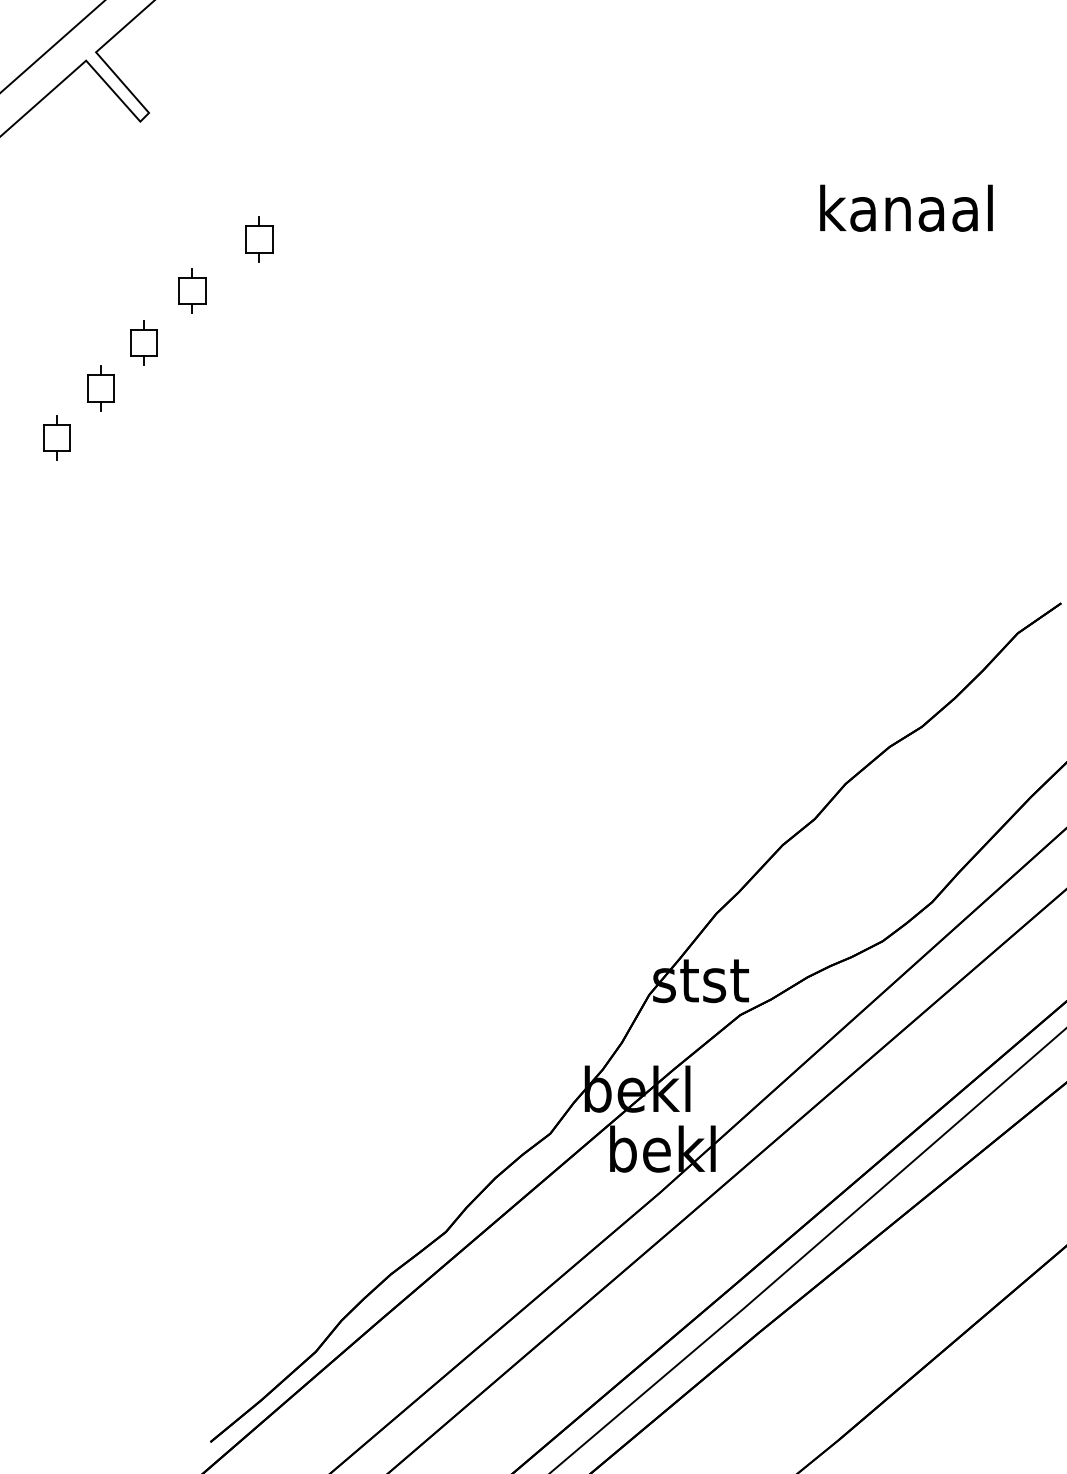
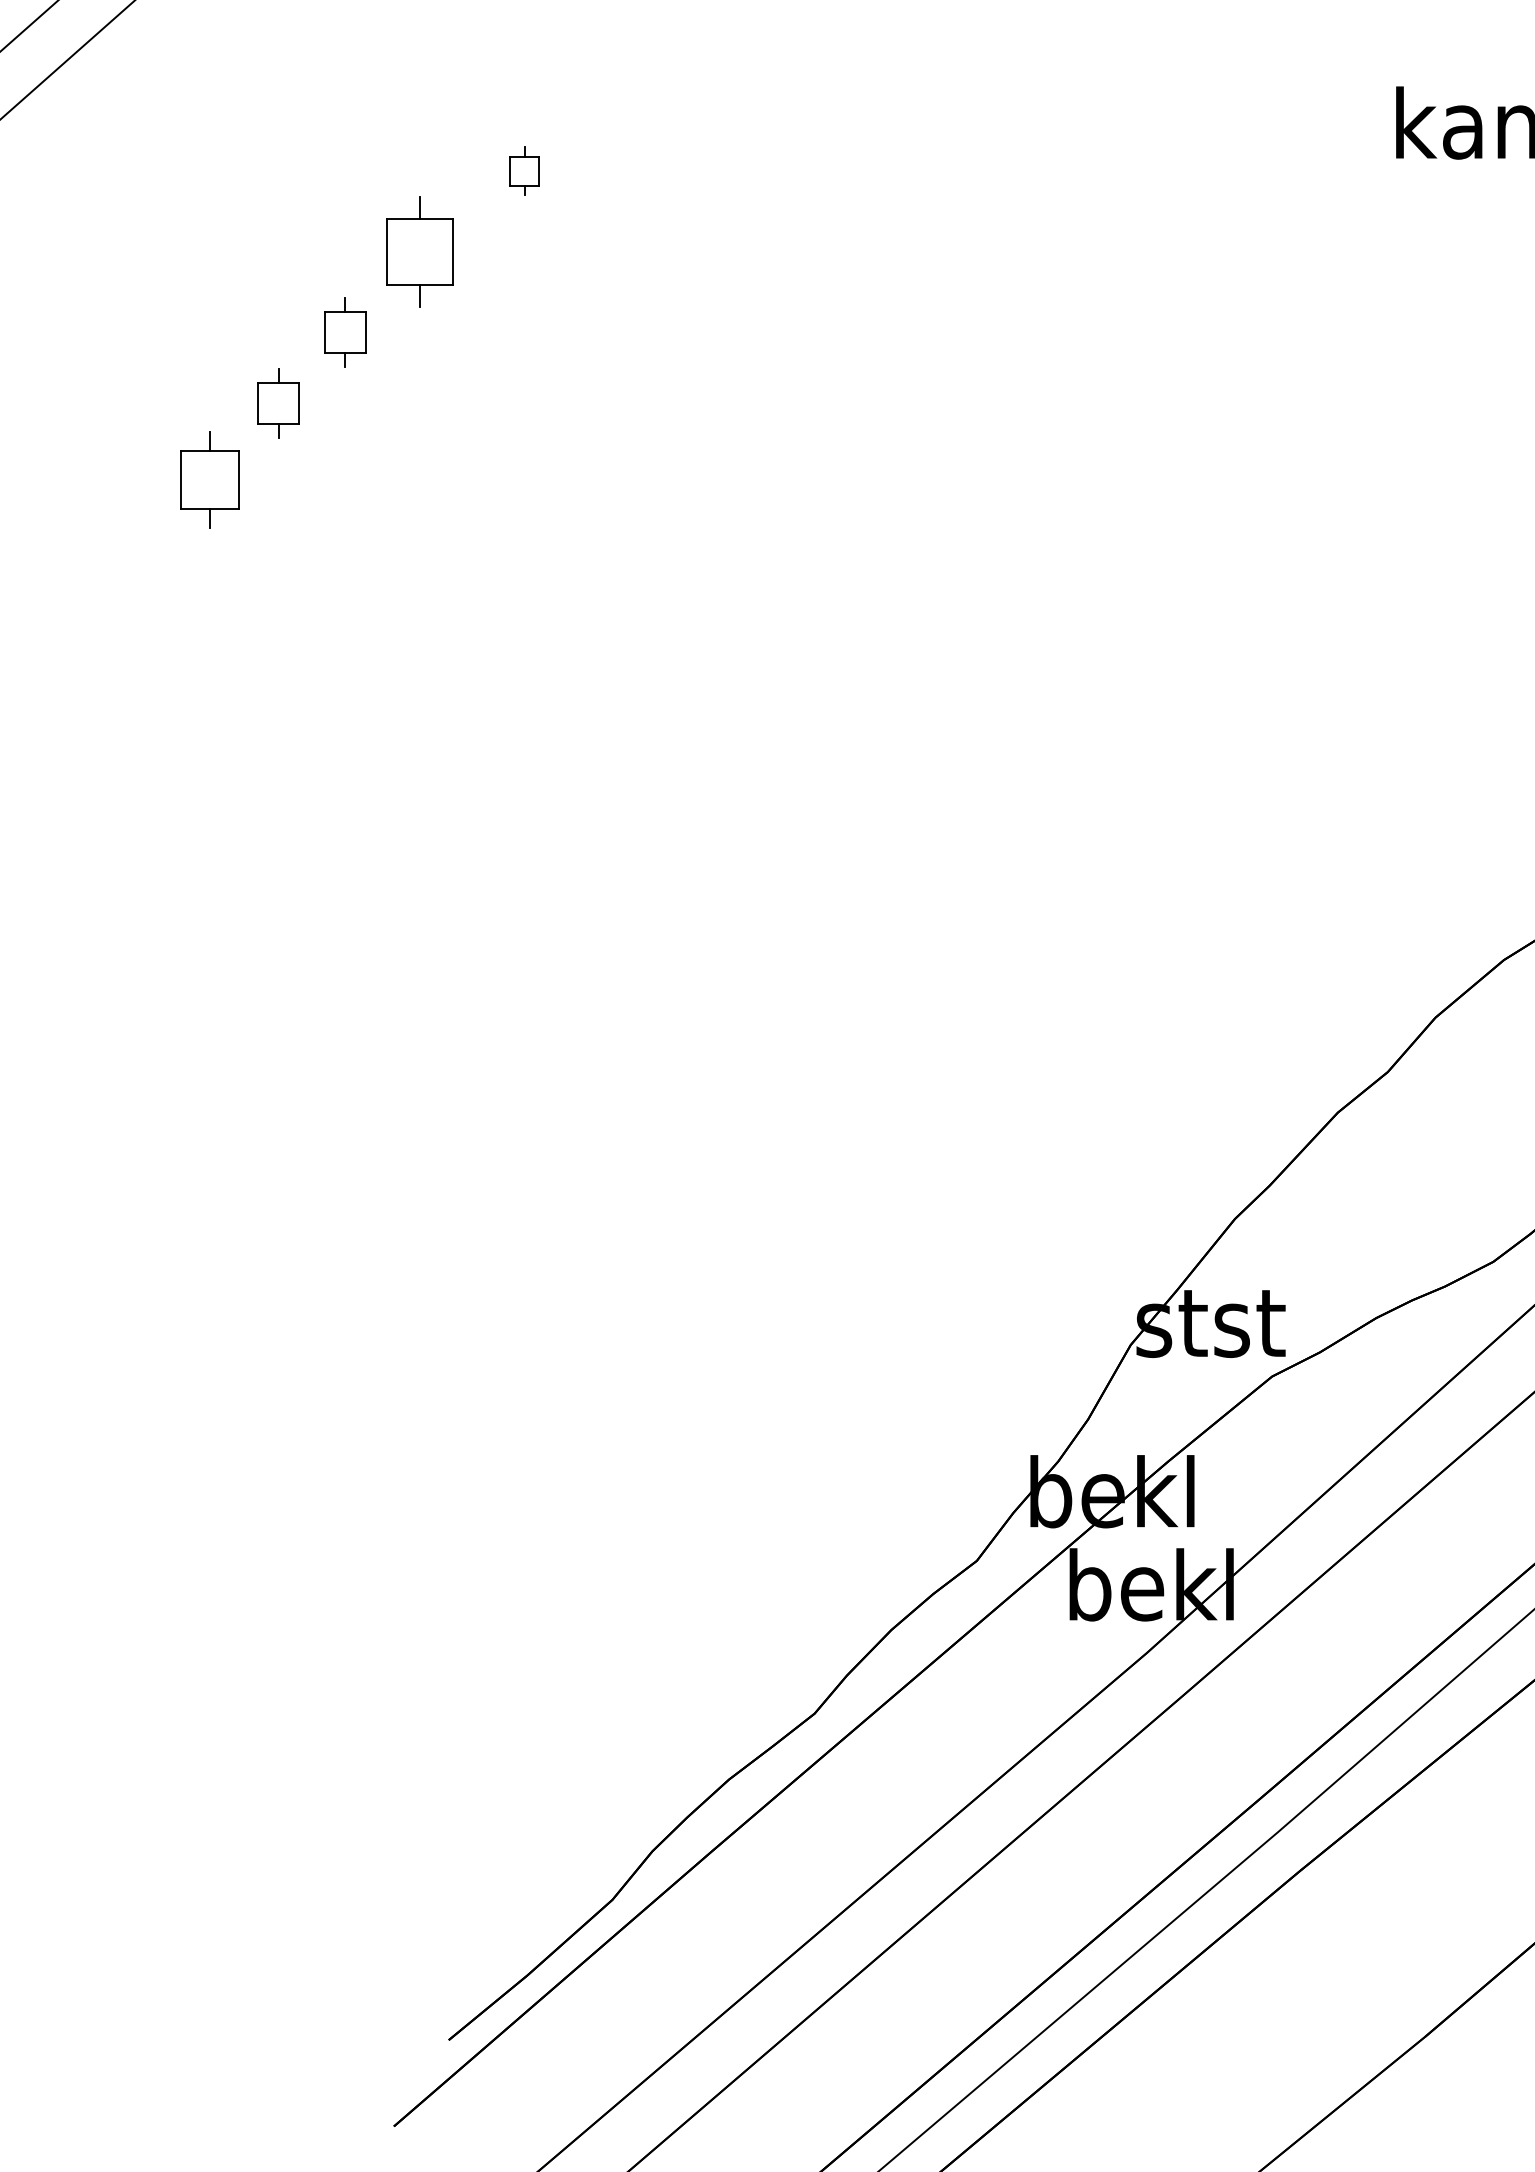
part: (259, 239) -> (524, 171), size x0.7
part: (192, 290) -> (420, 250), size x1.6
part: (56, 437) -> (209, 479), size x1.4

